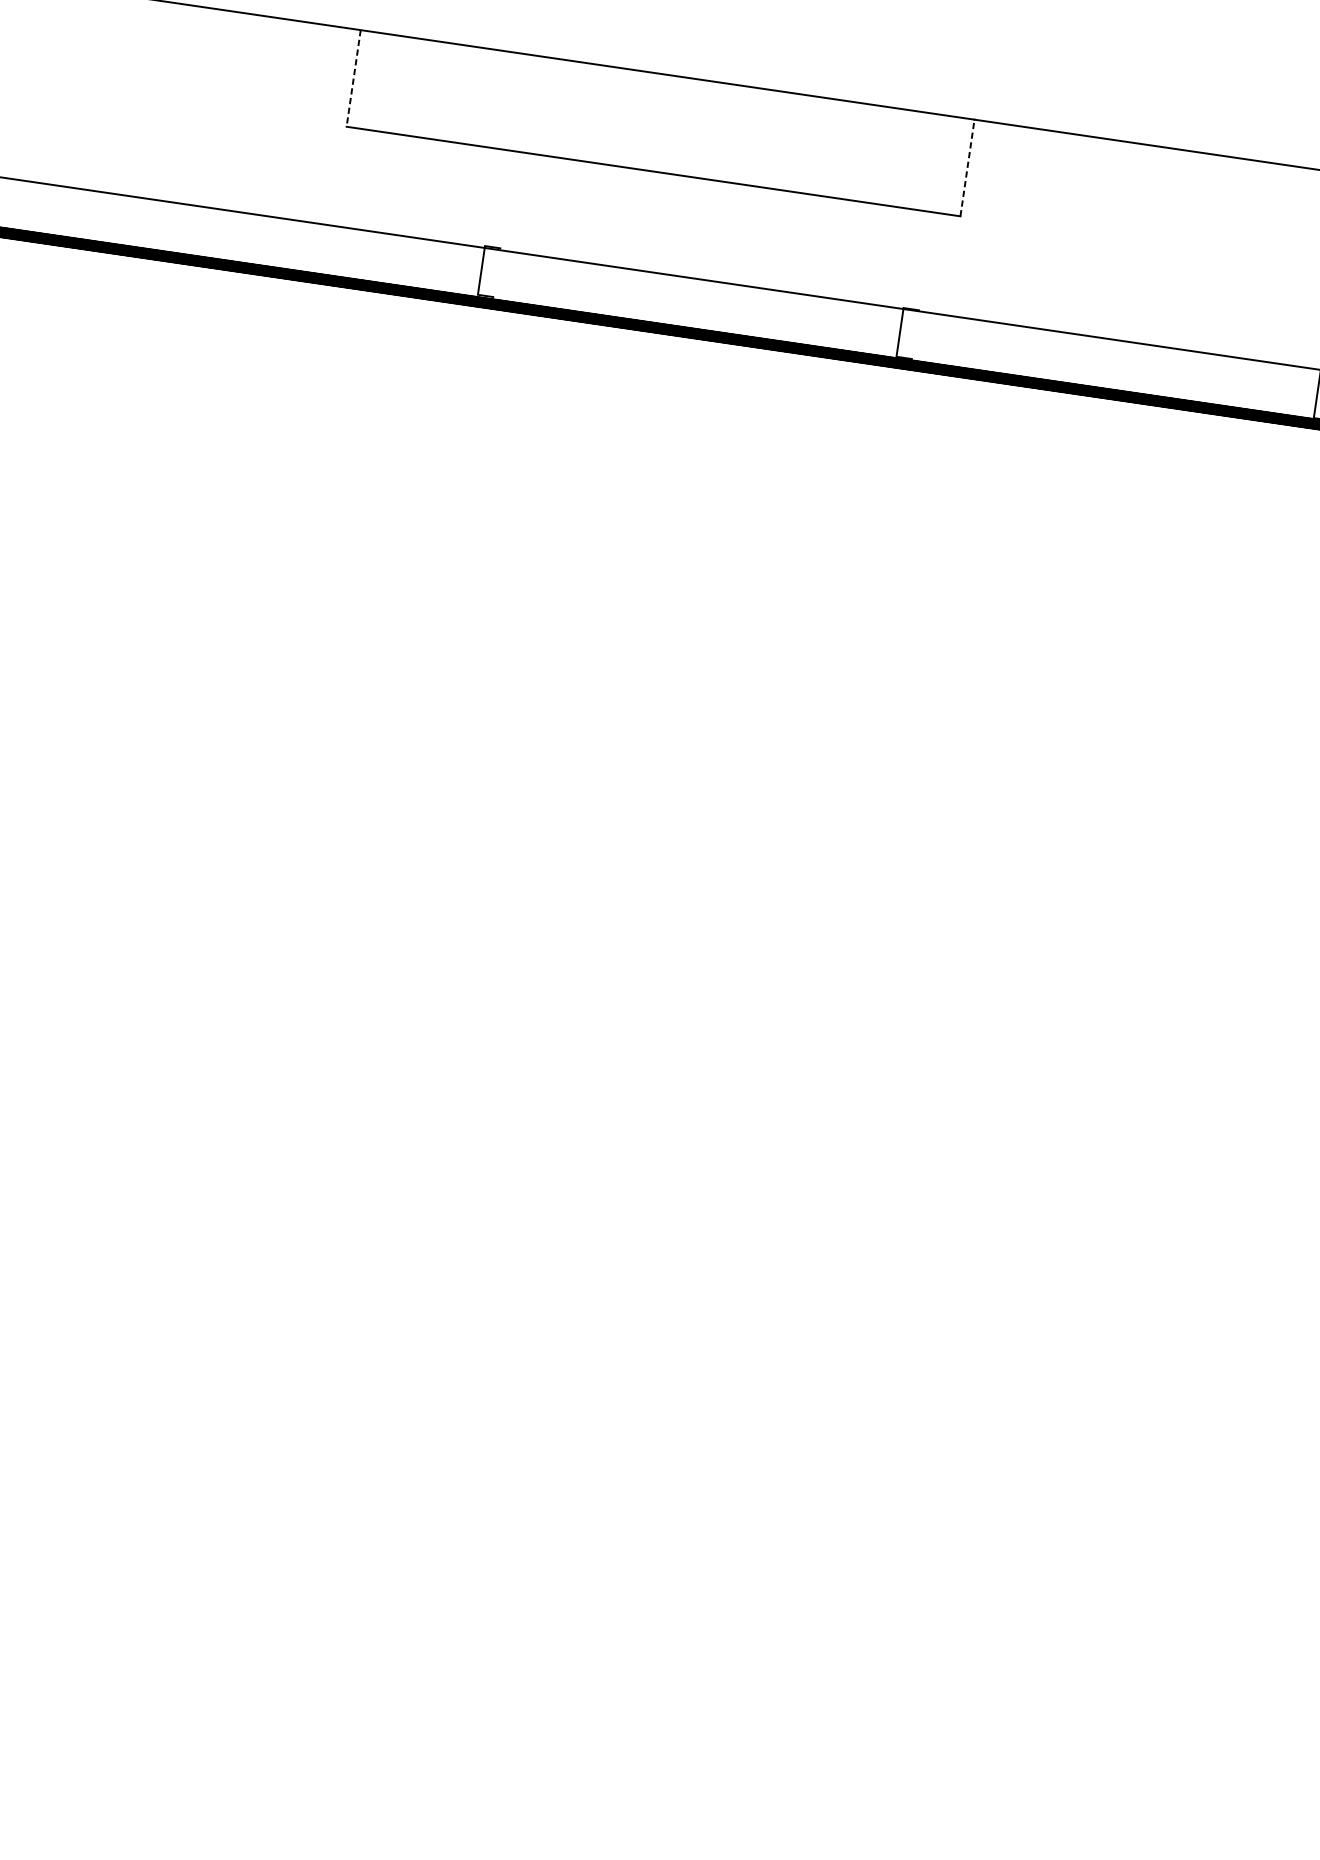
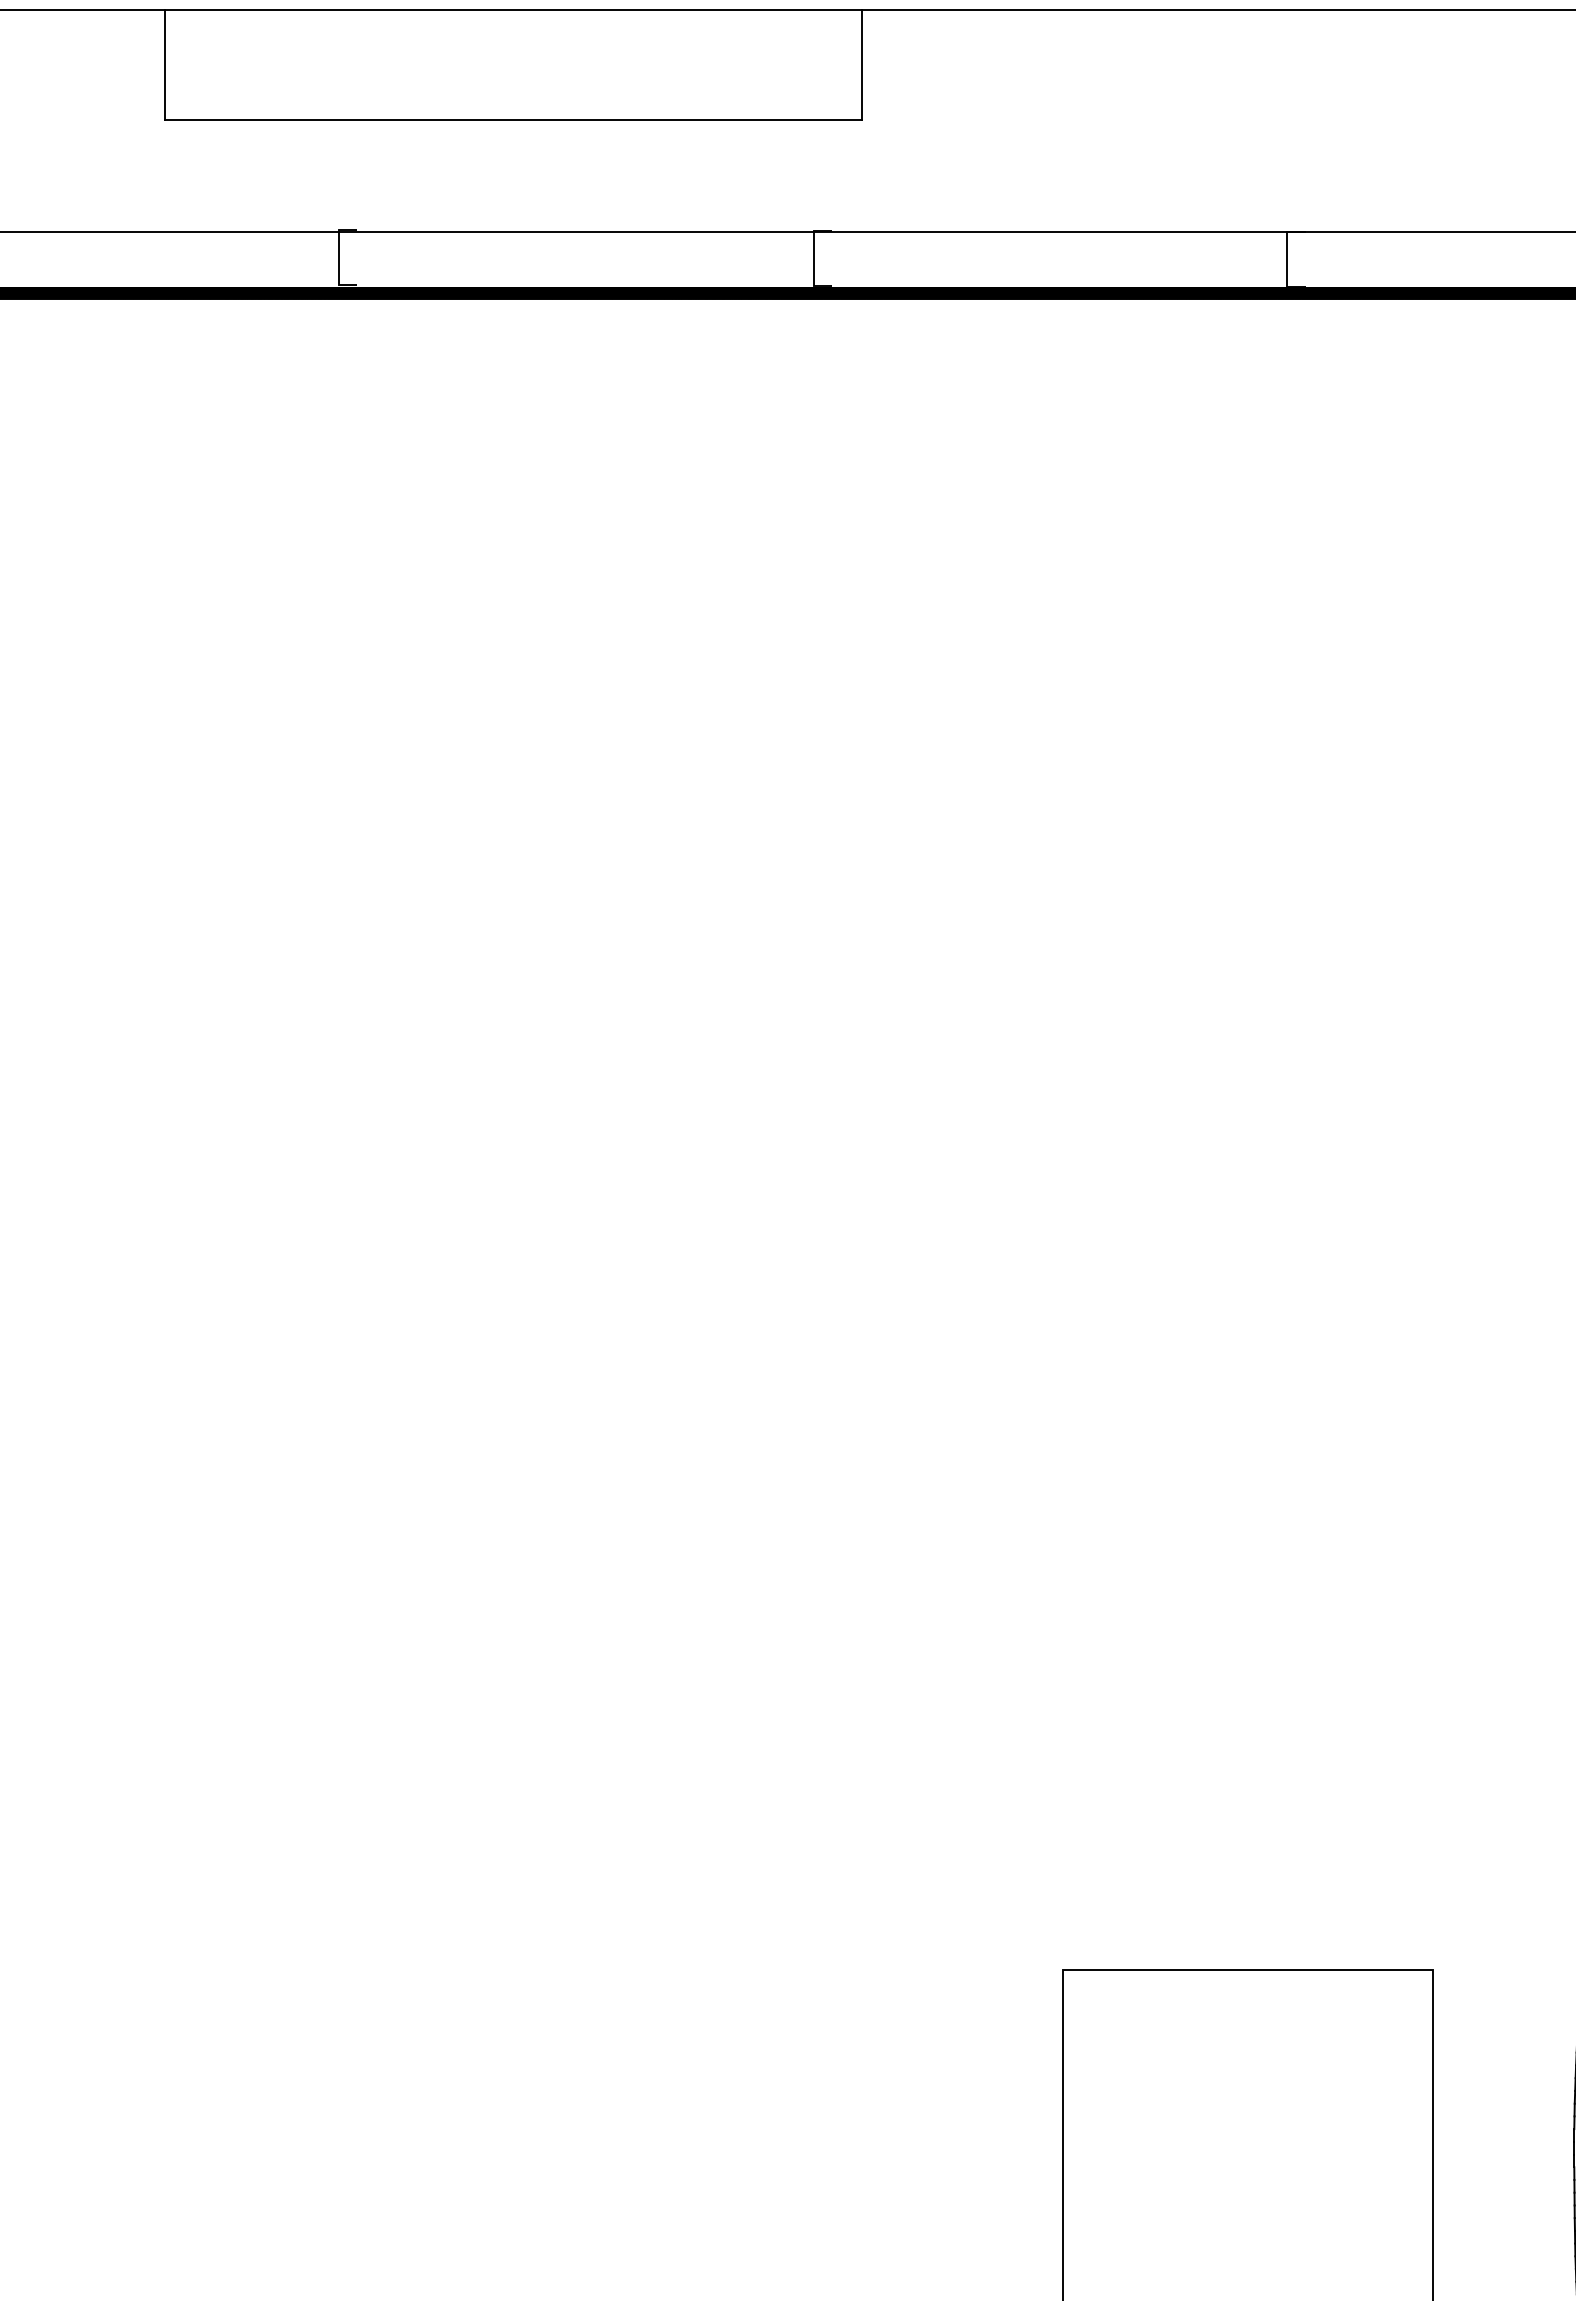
line: (353, 78) -> (165, 65), dashed -> solid
line: (967, 168) -> (861, 65), dashed -> solid

